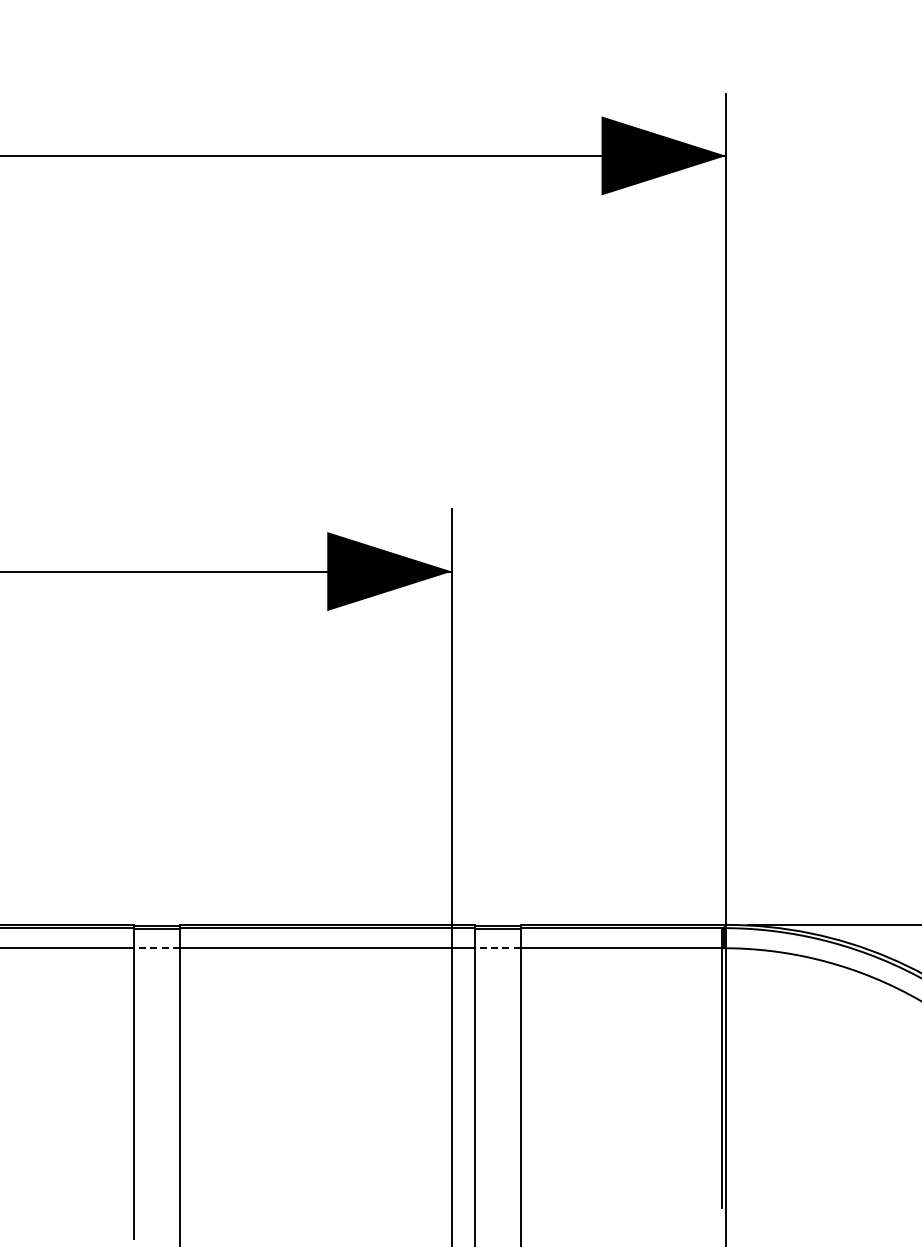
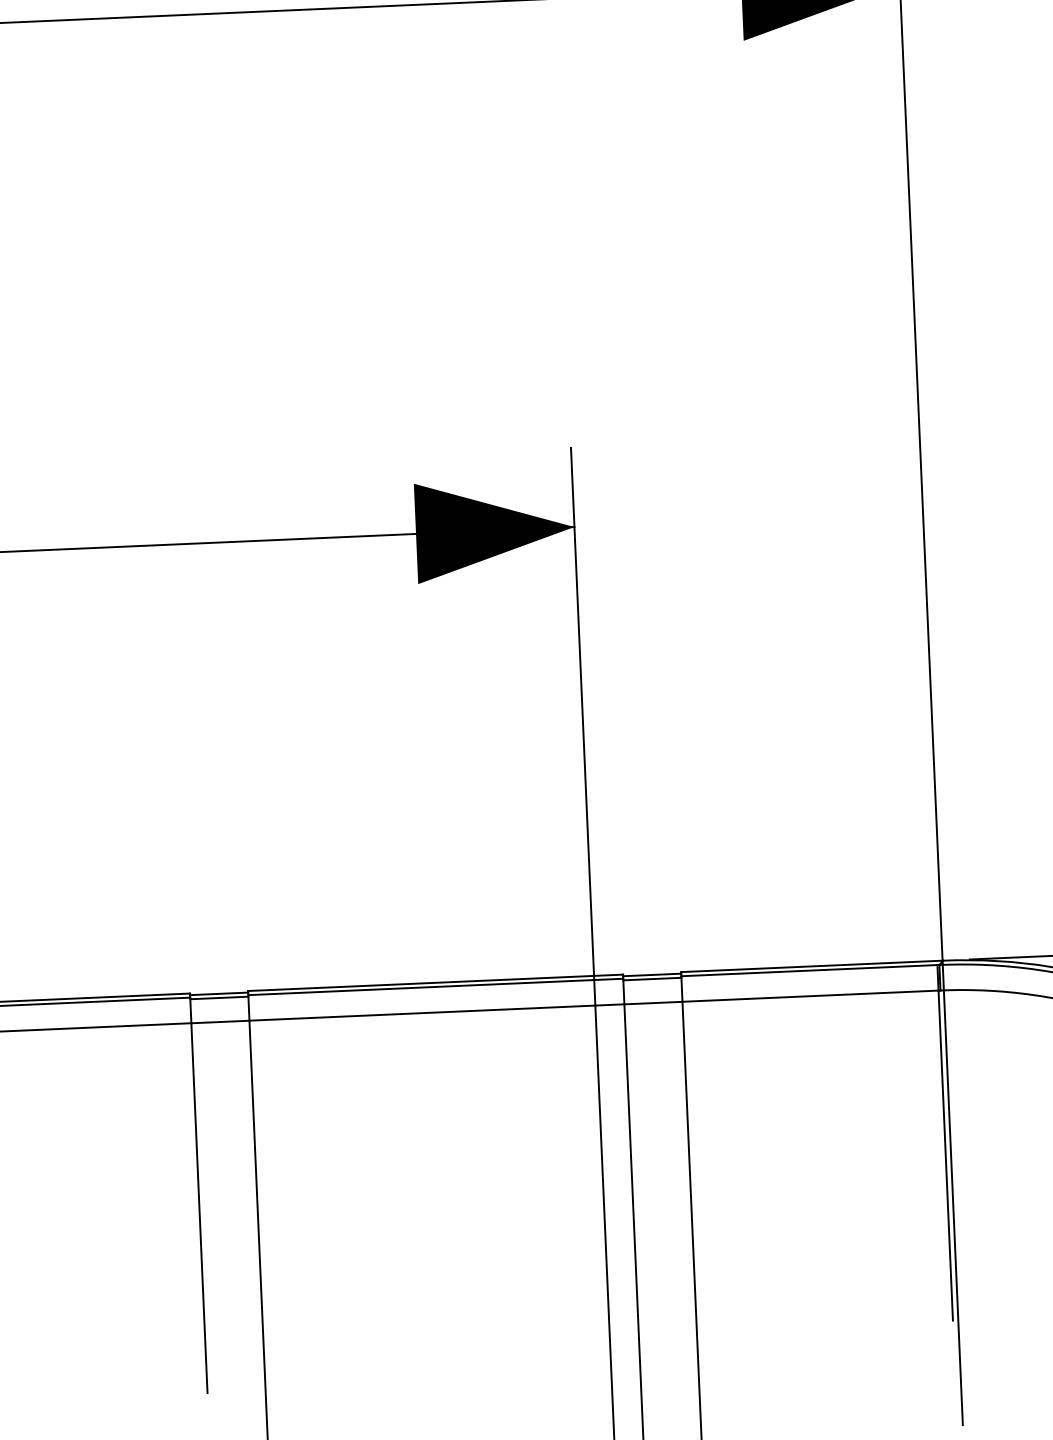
line: (156, 948) -> (219, 1022), dashed -> solid
line: (497, 948) -> (653, 1003), dashed -> solid

